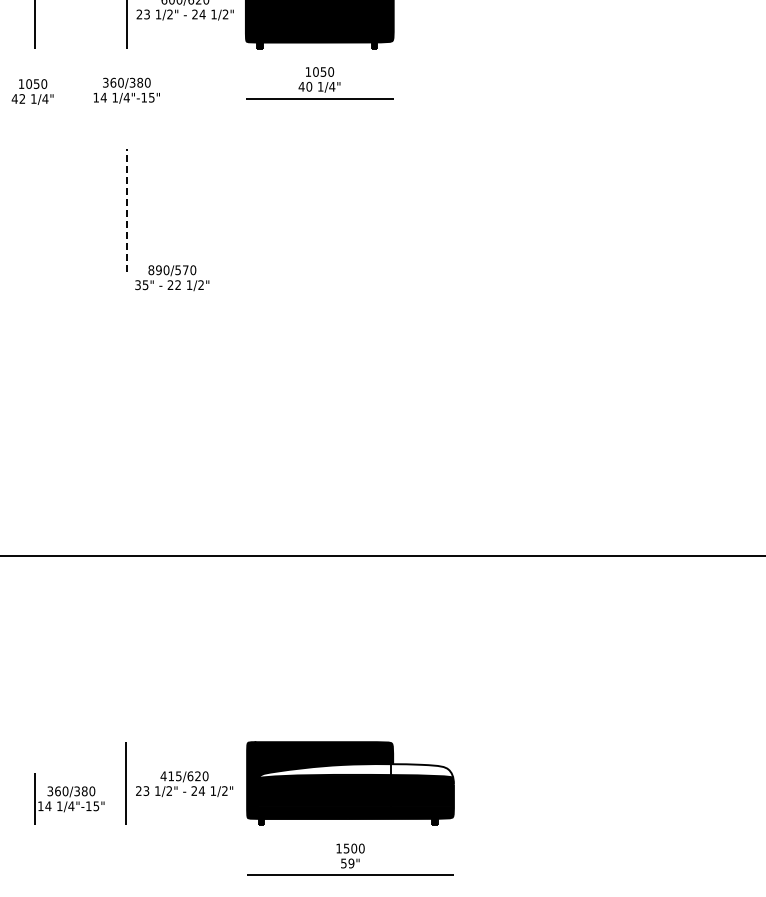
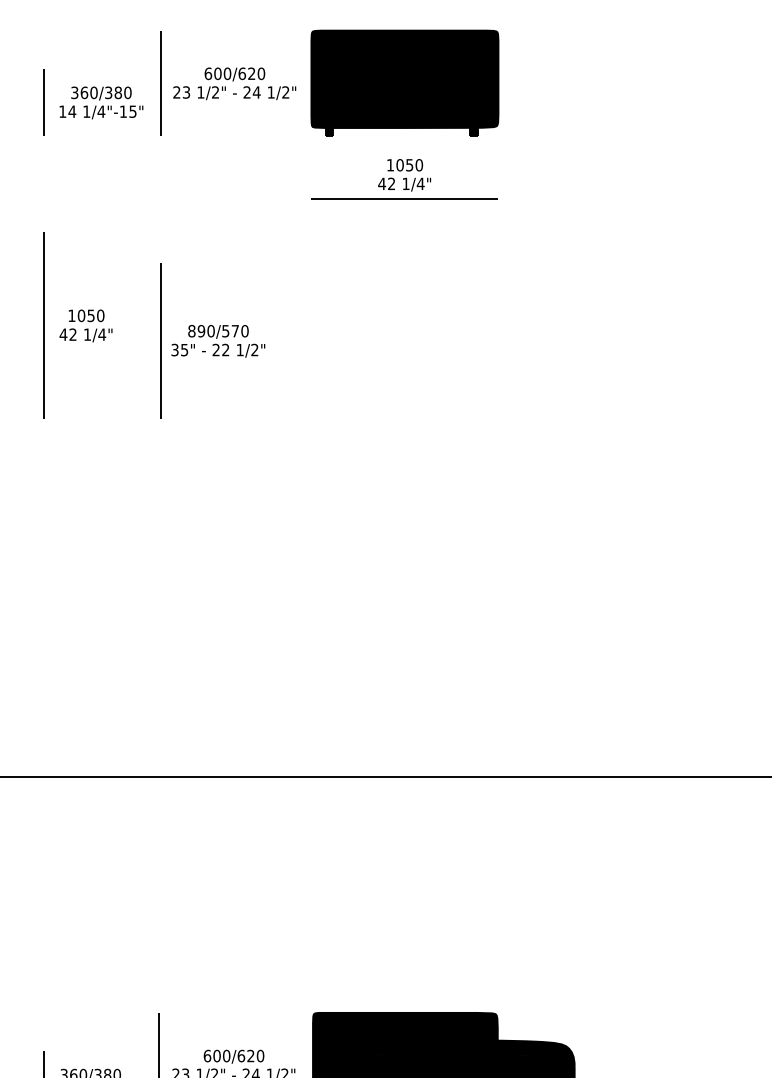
text: (309, 86) -> (391, 183), 40 -> 42
text: (126, 90) -> (101, 102), moved
text: (32, 91) -> (85, 325), moved
line: (34, 197) -> (44, 323), added
line: (126, 210) -> (160, 340), dashed -> solid
text: (172, 278) -> (218, 341), moved
fill: (356, 770) -> (451, 1048), added
text: (170, 776) -> (216, 1056), 415/620 -> 600/620

